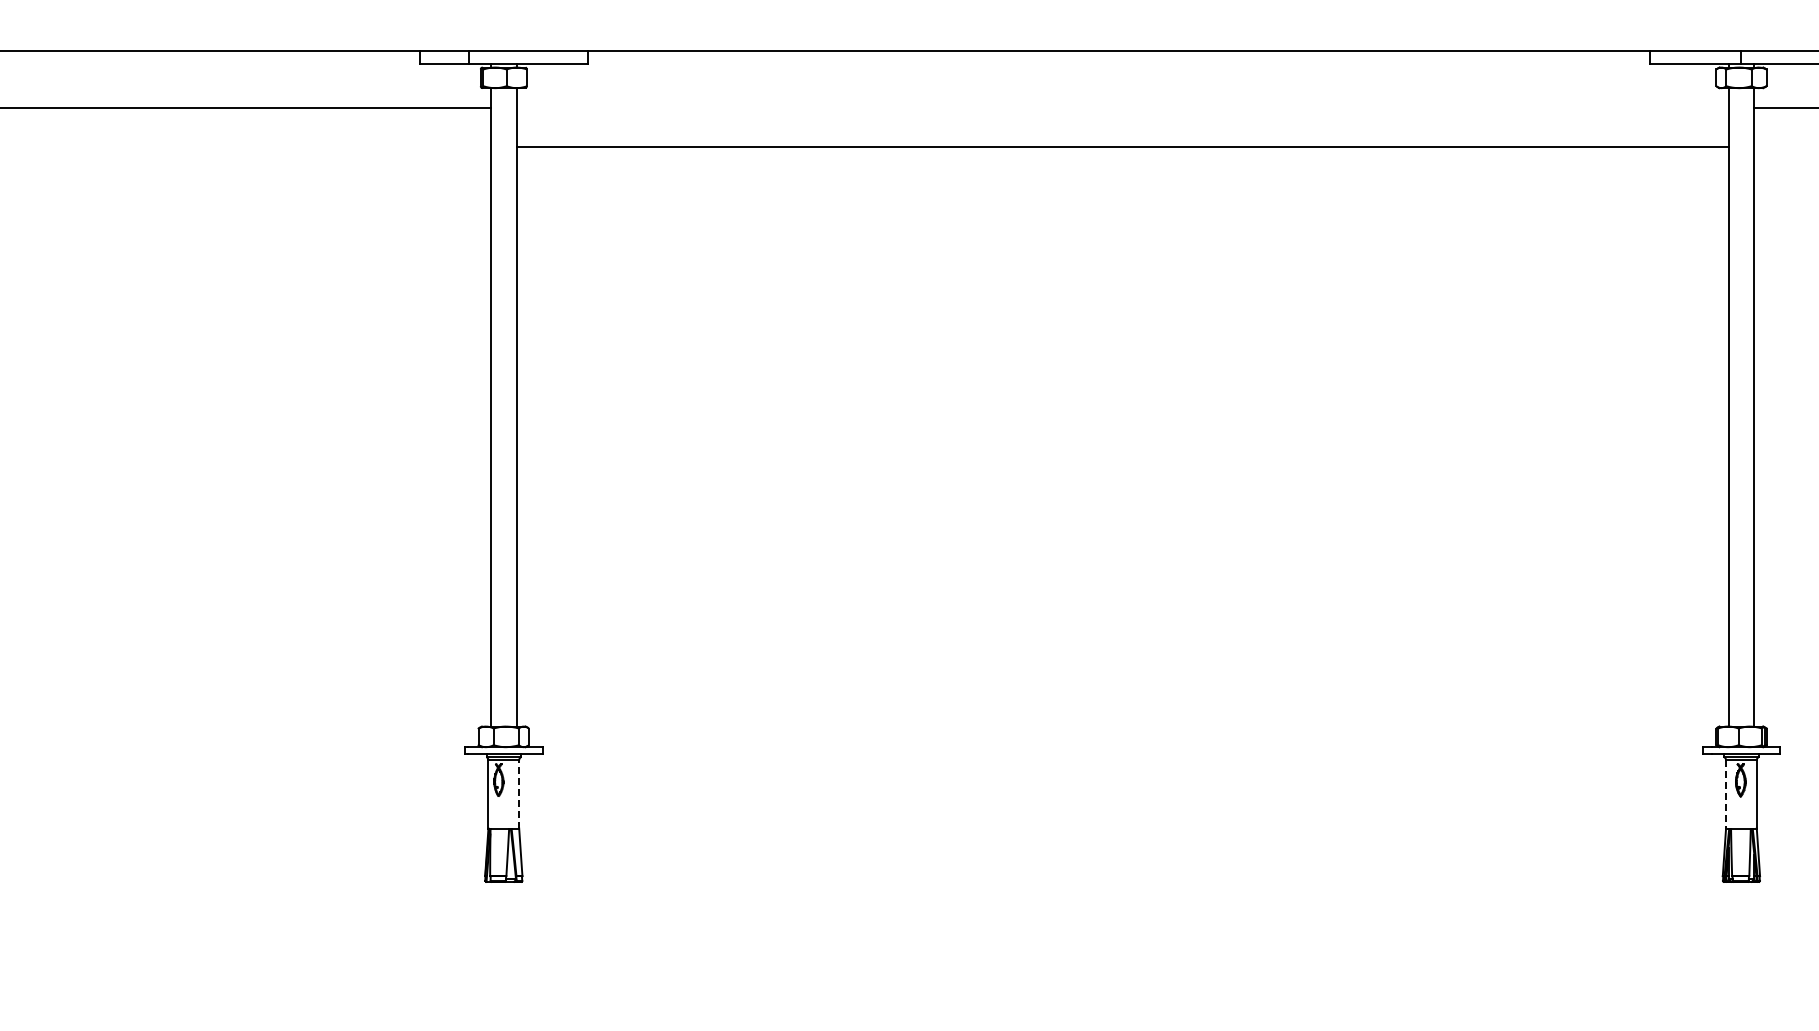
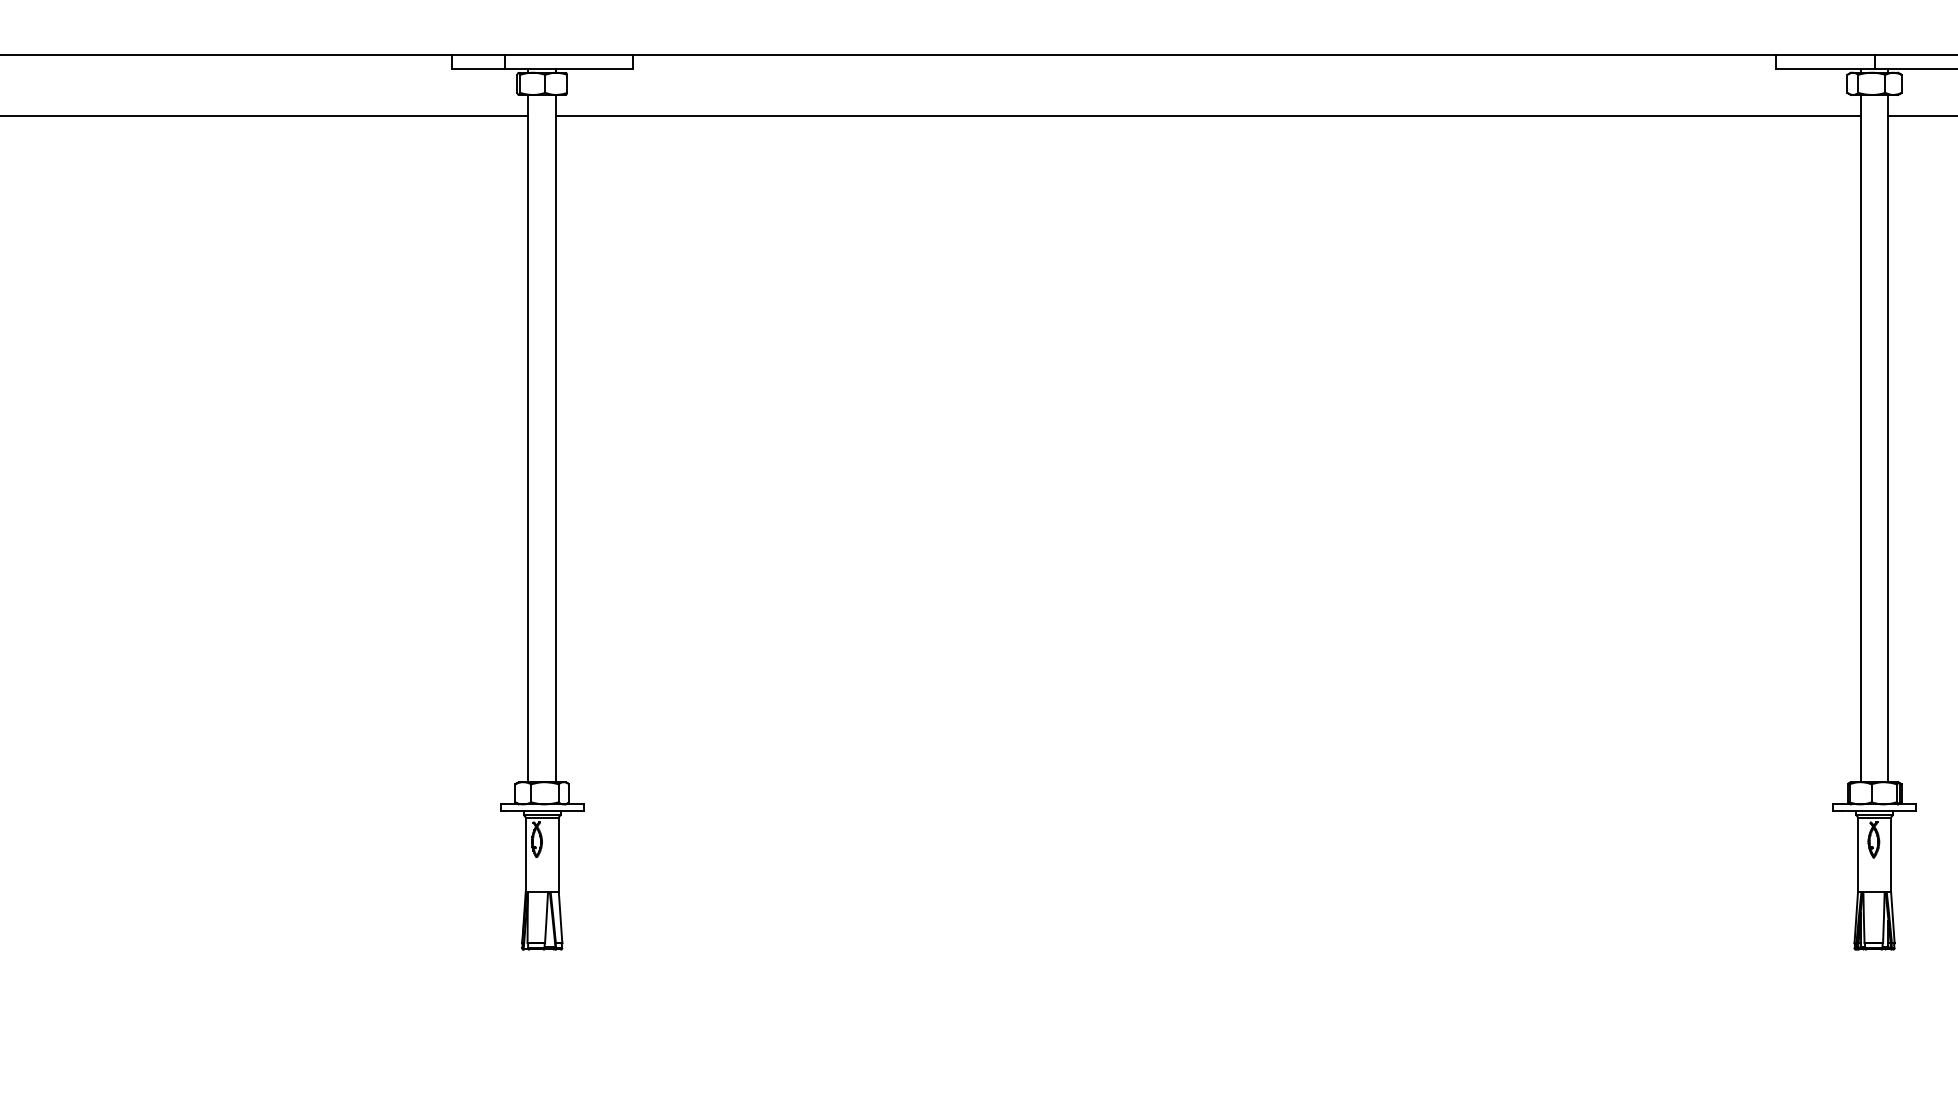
line: (1122, 146) -> (1208, 115), moved
line: (519, 793) -> (559, 854), dashed -> solid
line: (1726, 794) -> (1858, 855), dashed -> solid

